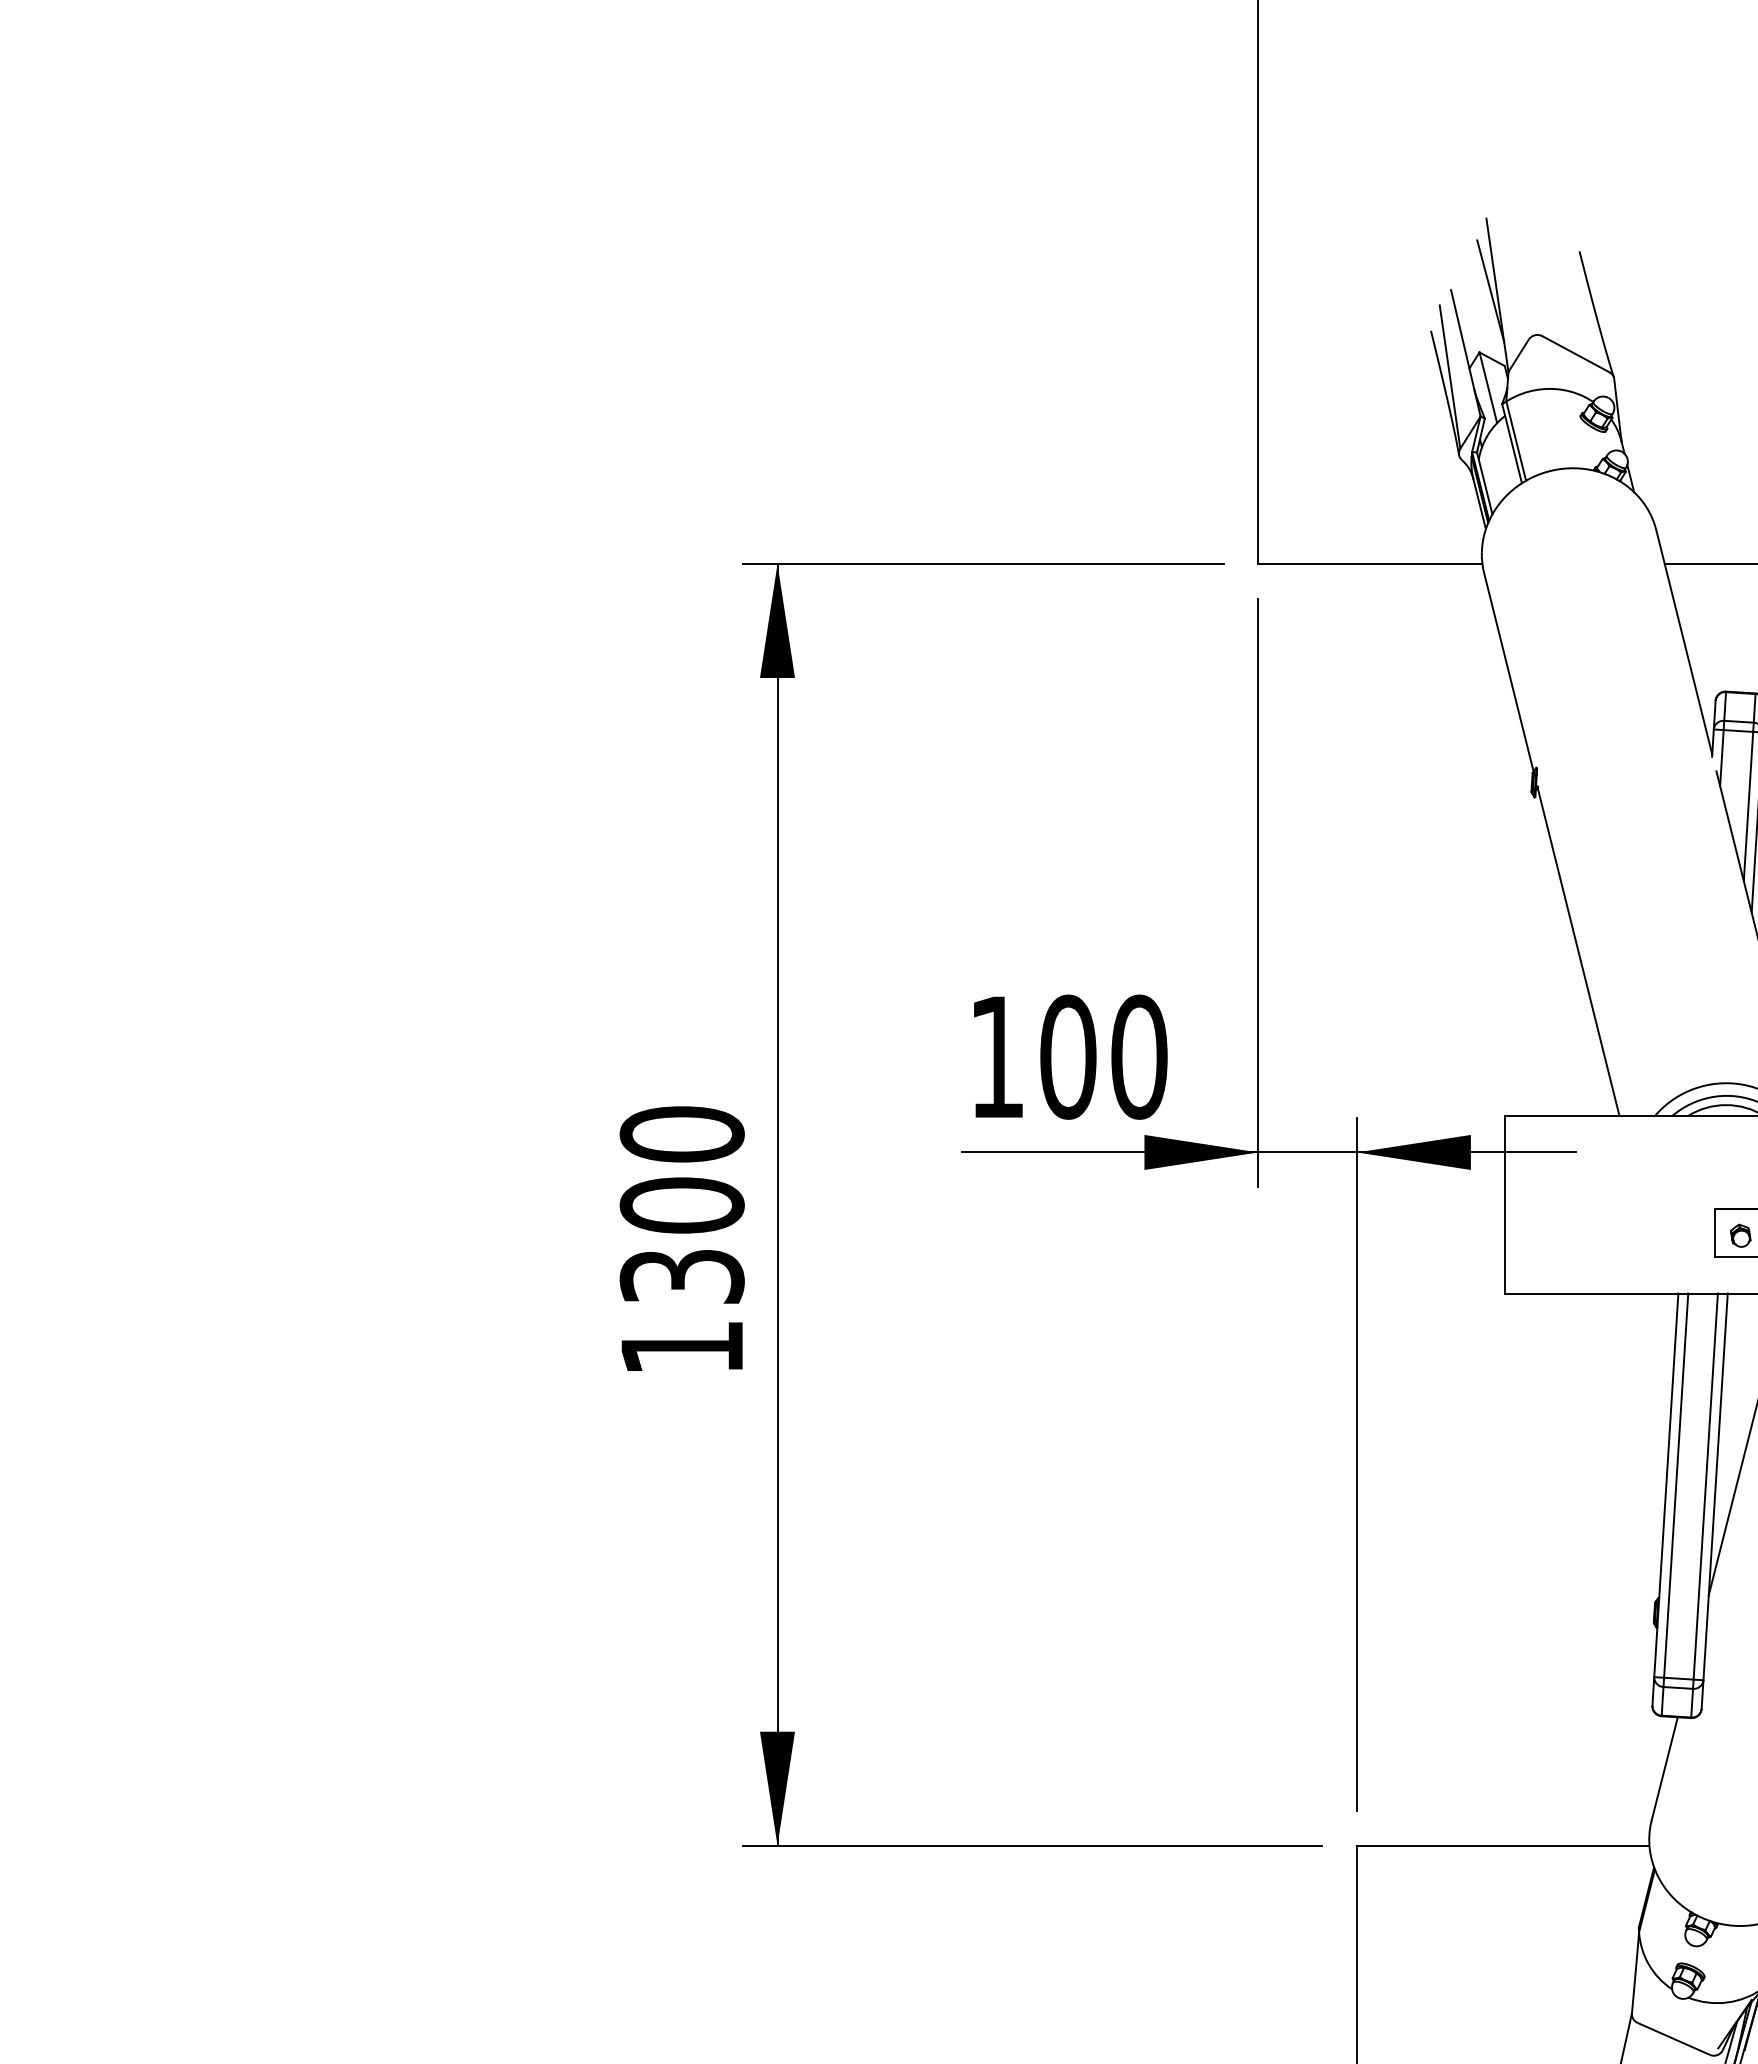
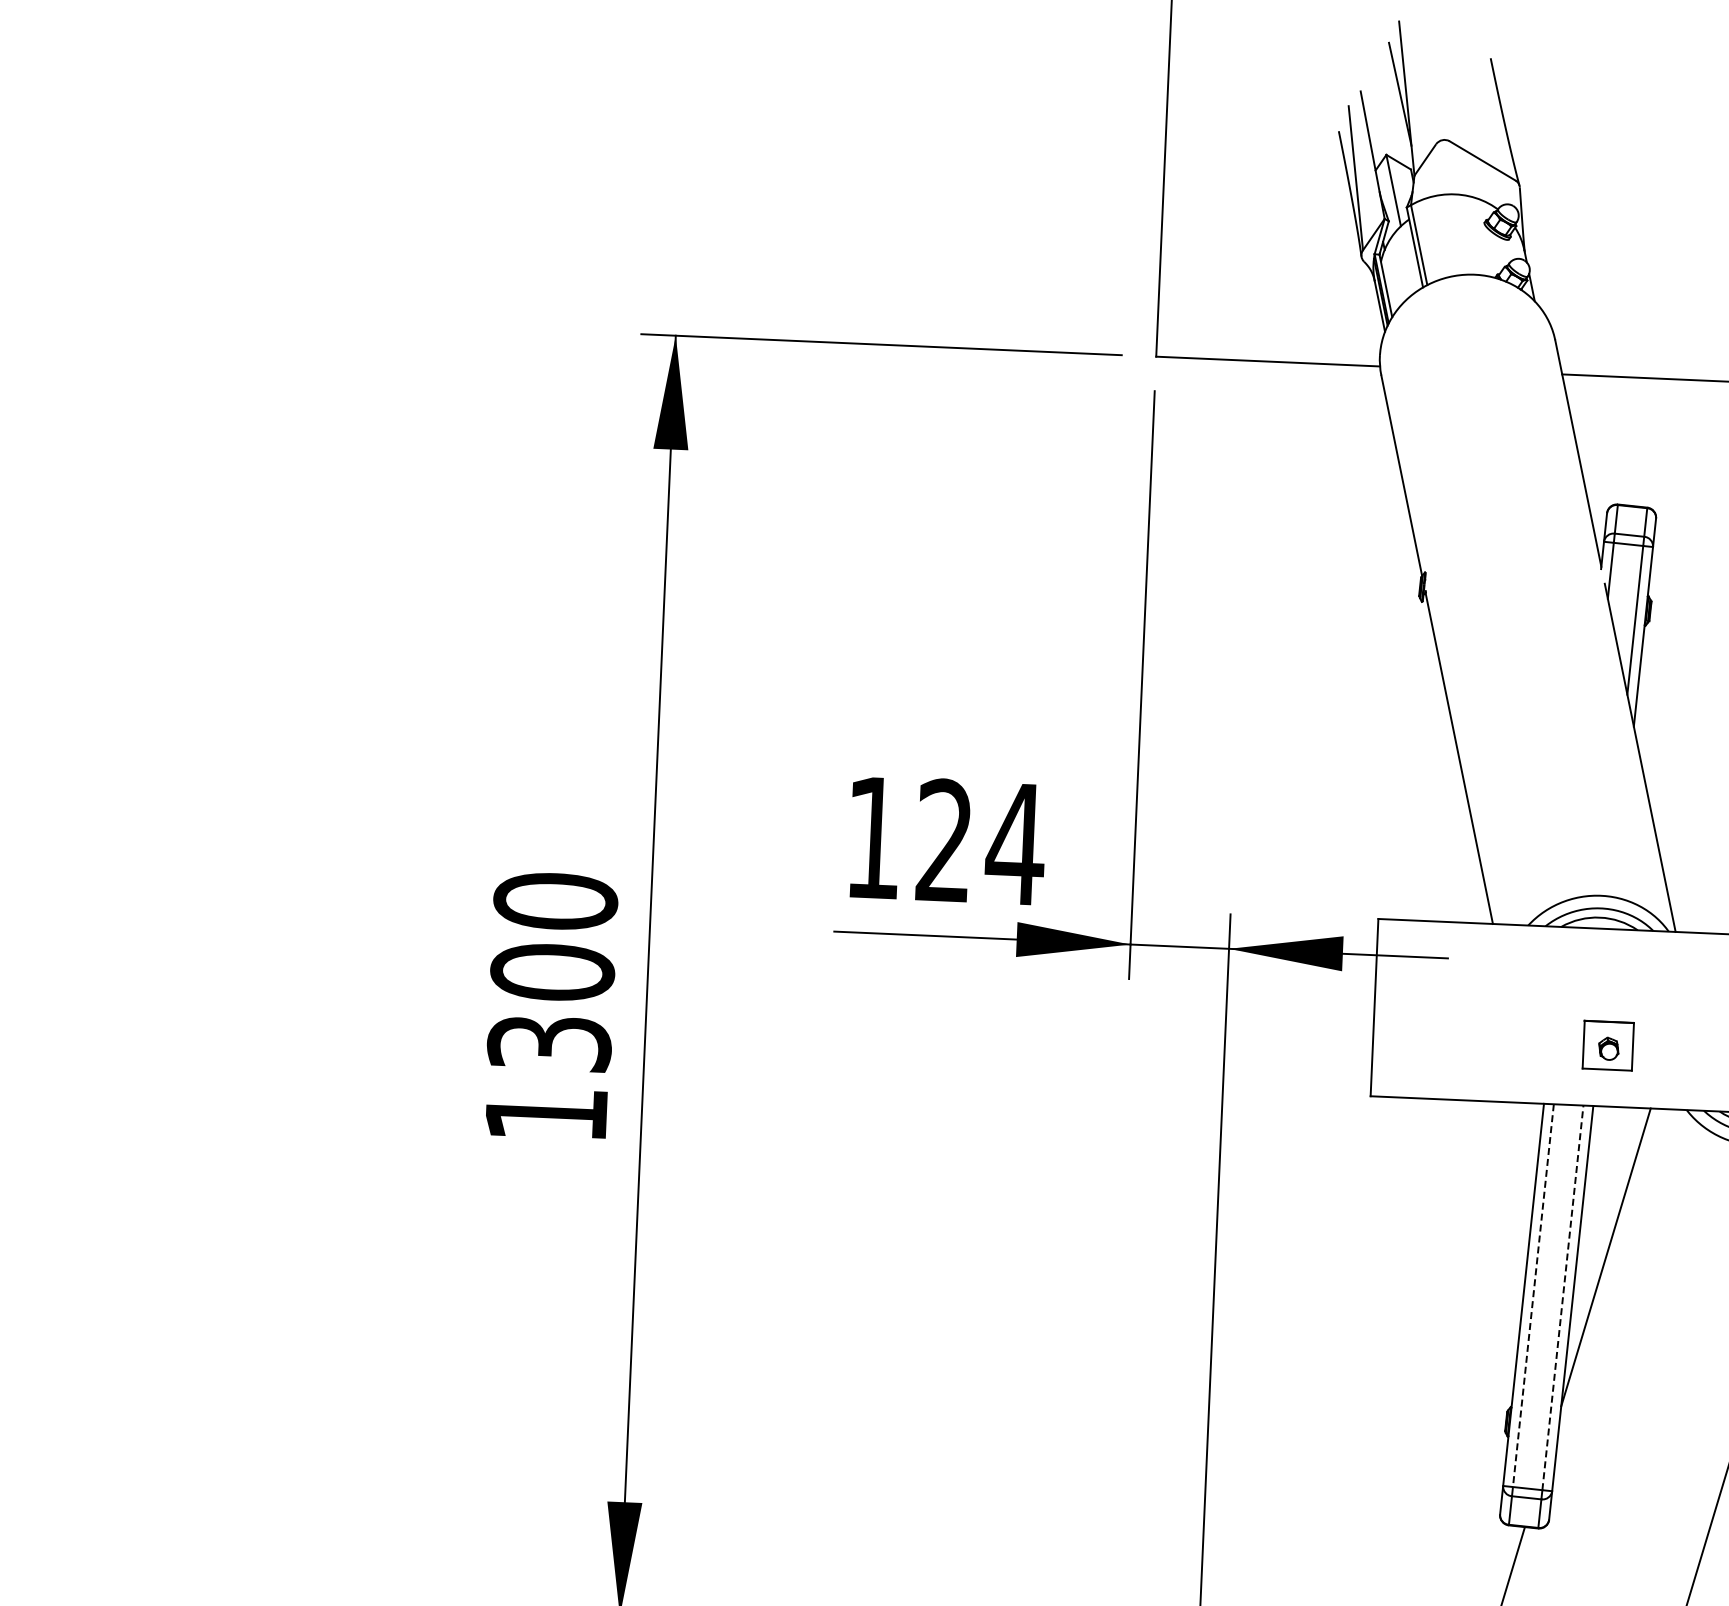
text: (1104, 1056) -> (981, 841), 100 -> 124
line: (1676, 1486) -> (1533, 1296), solid -> dashed
line: (1705, 1486) -> (1562, 1297), solid -> dashed

